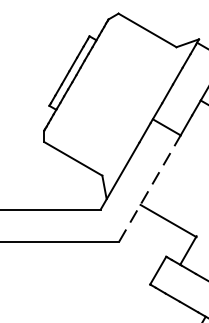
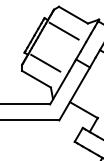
line: (127, 61) -> (63, 30), added
line: (91, 125) -> (45, 62), added
line: (149, 187) -> (74, 93), dashed -> solid

